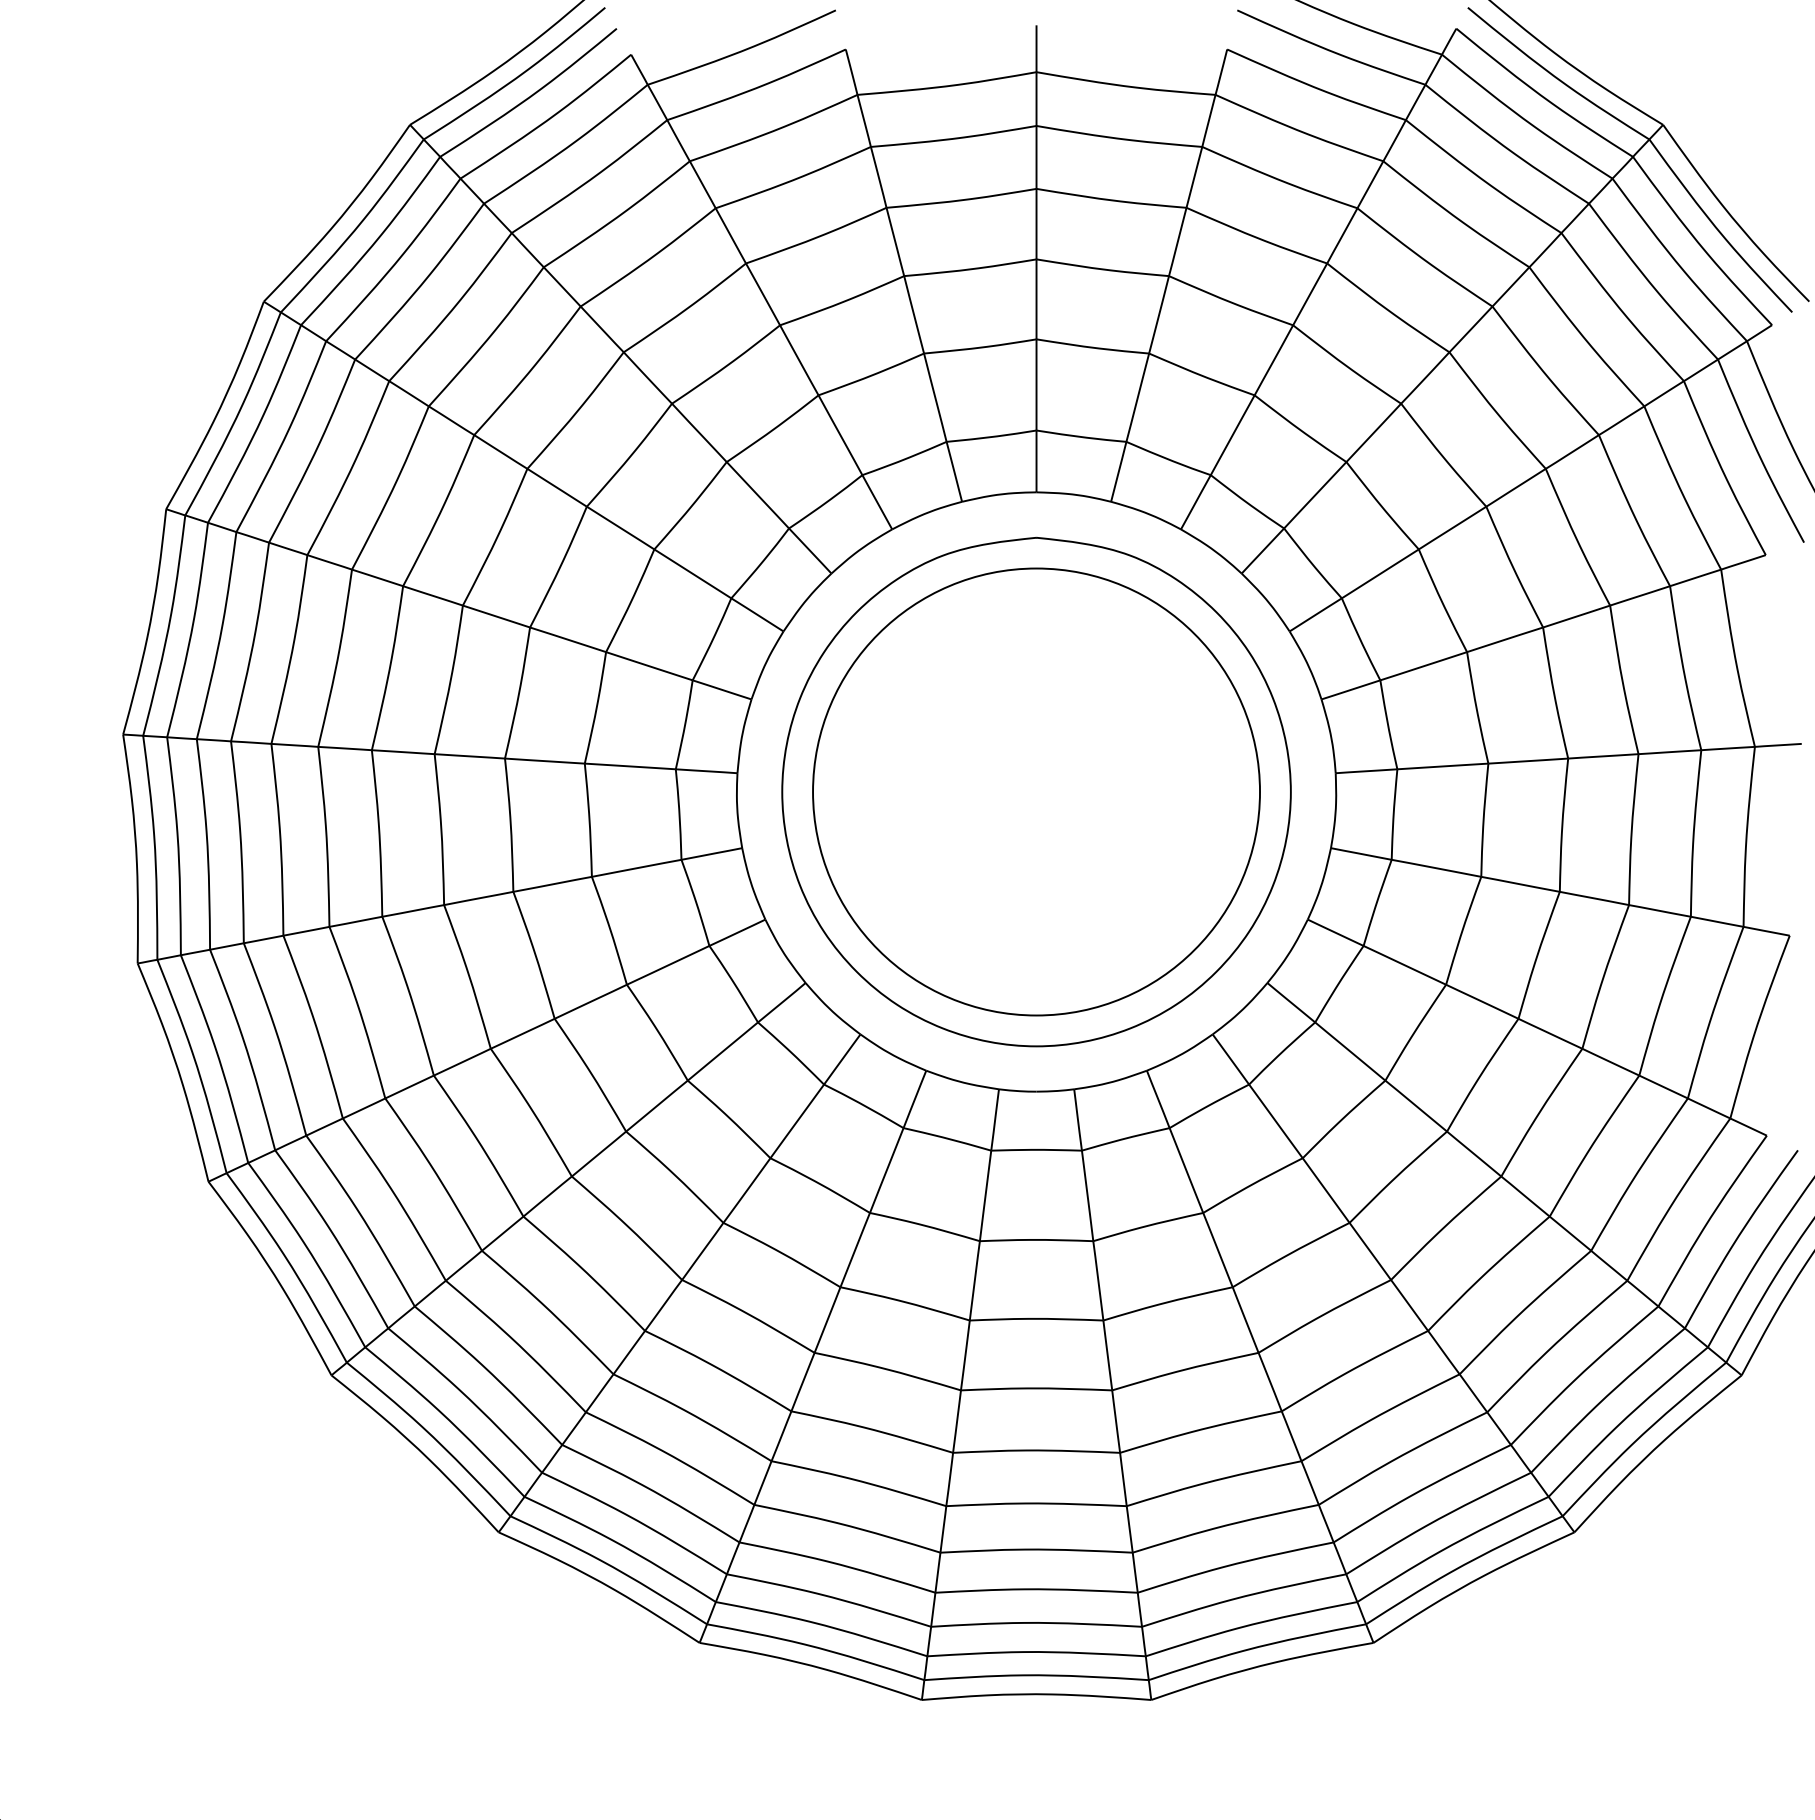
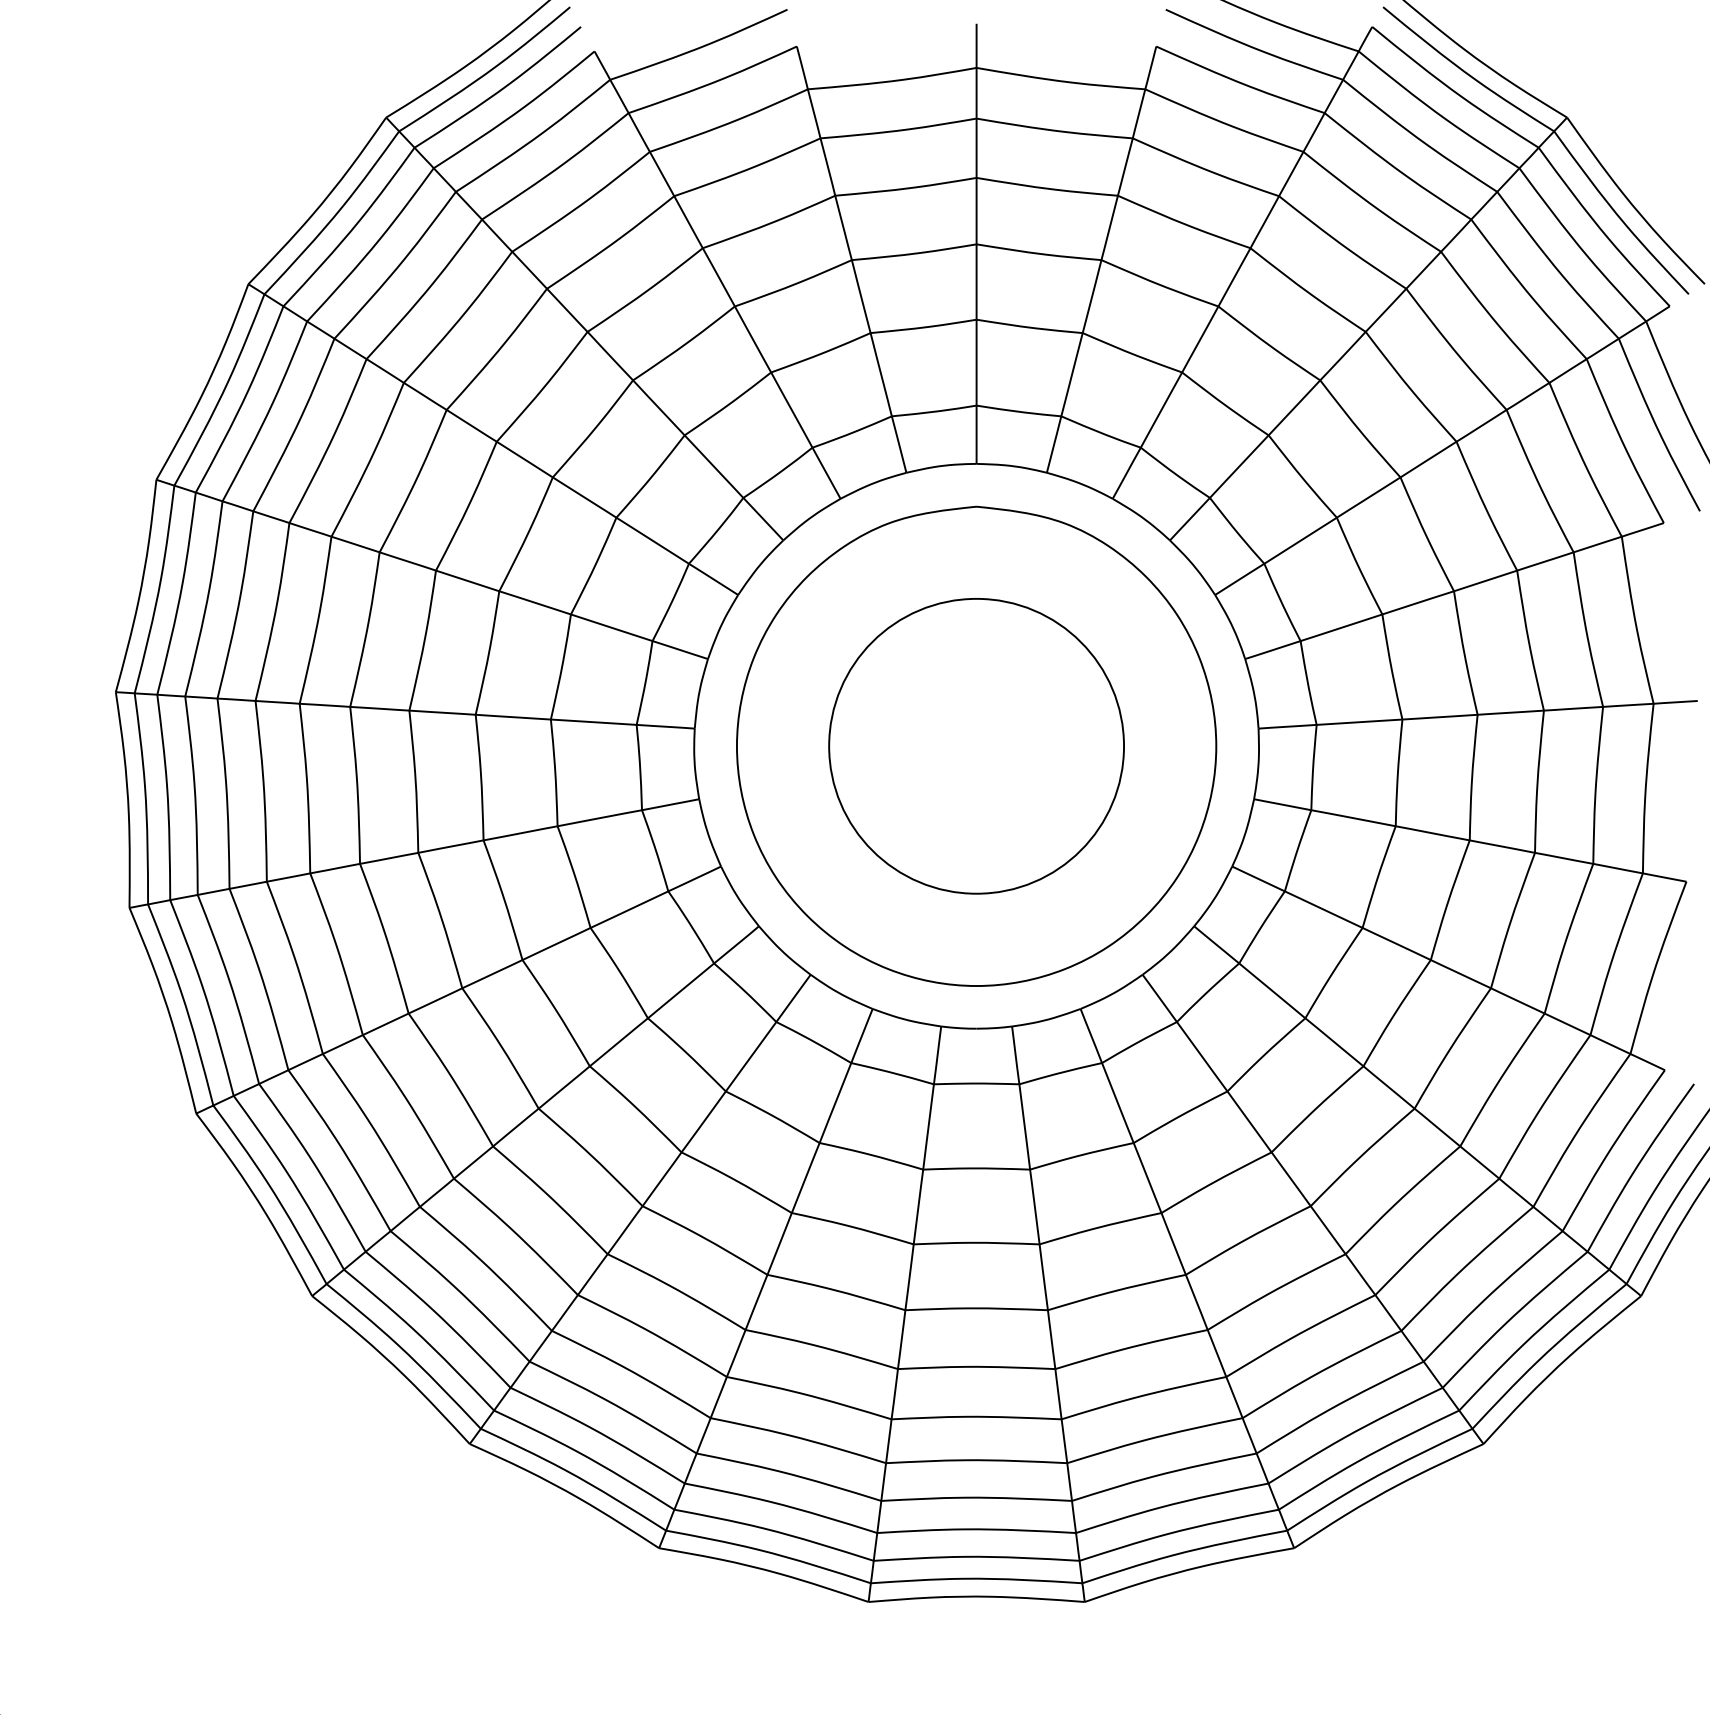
circle: (1036, 791) -> (976, 745), size x0.7

